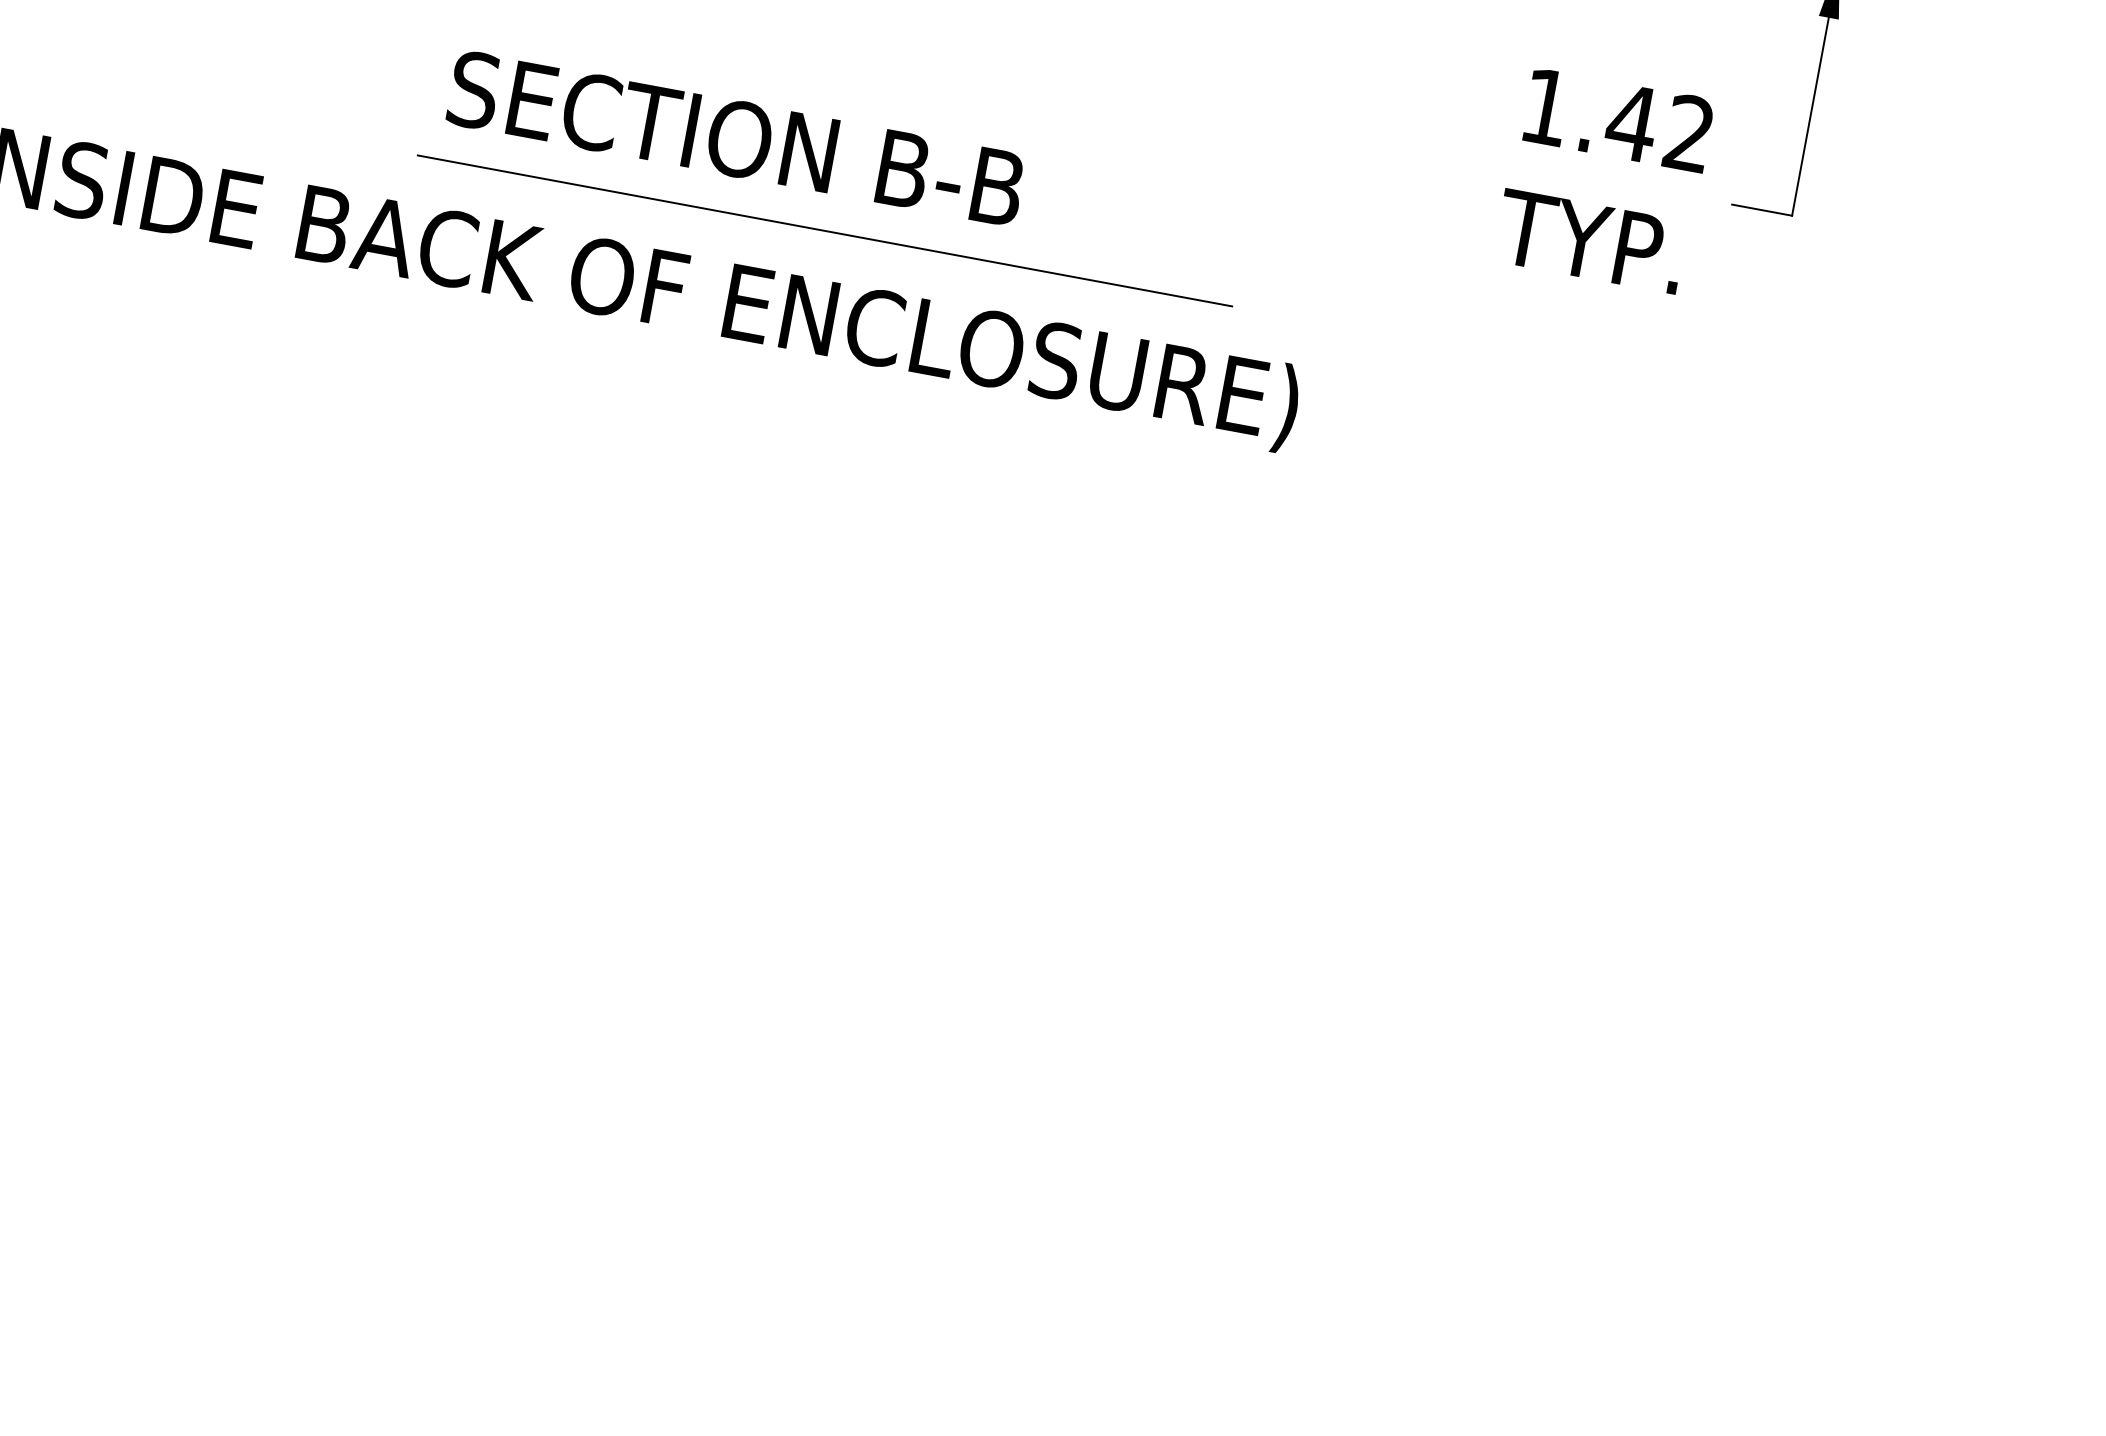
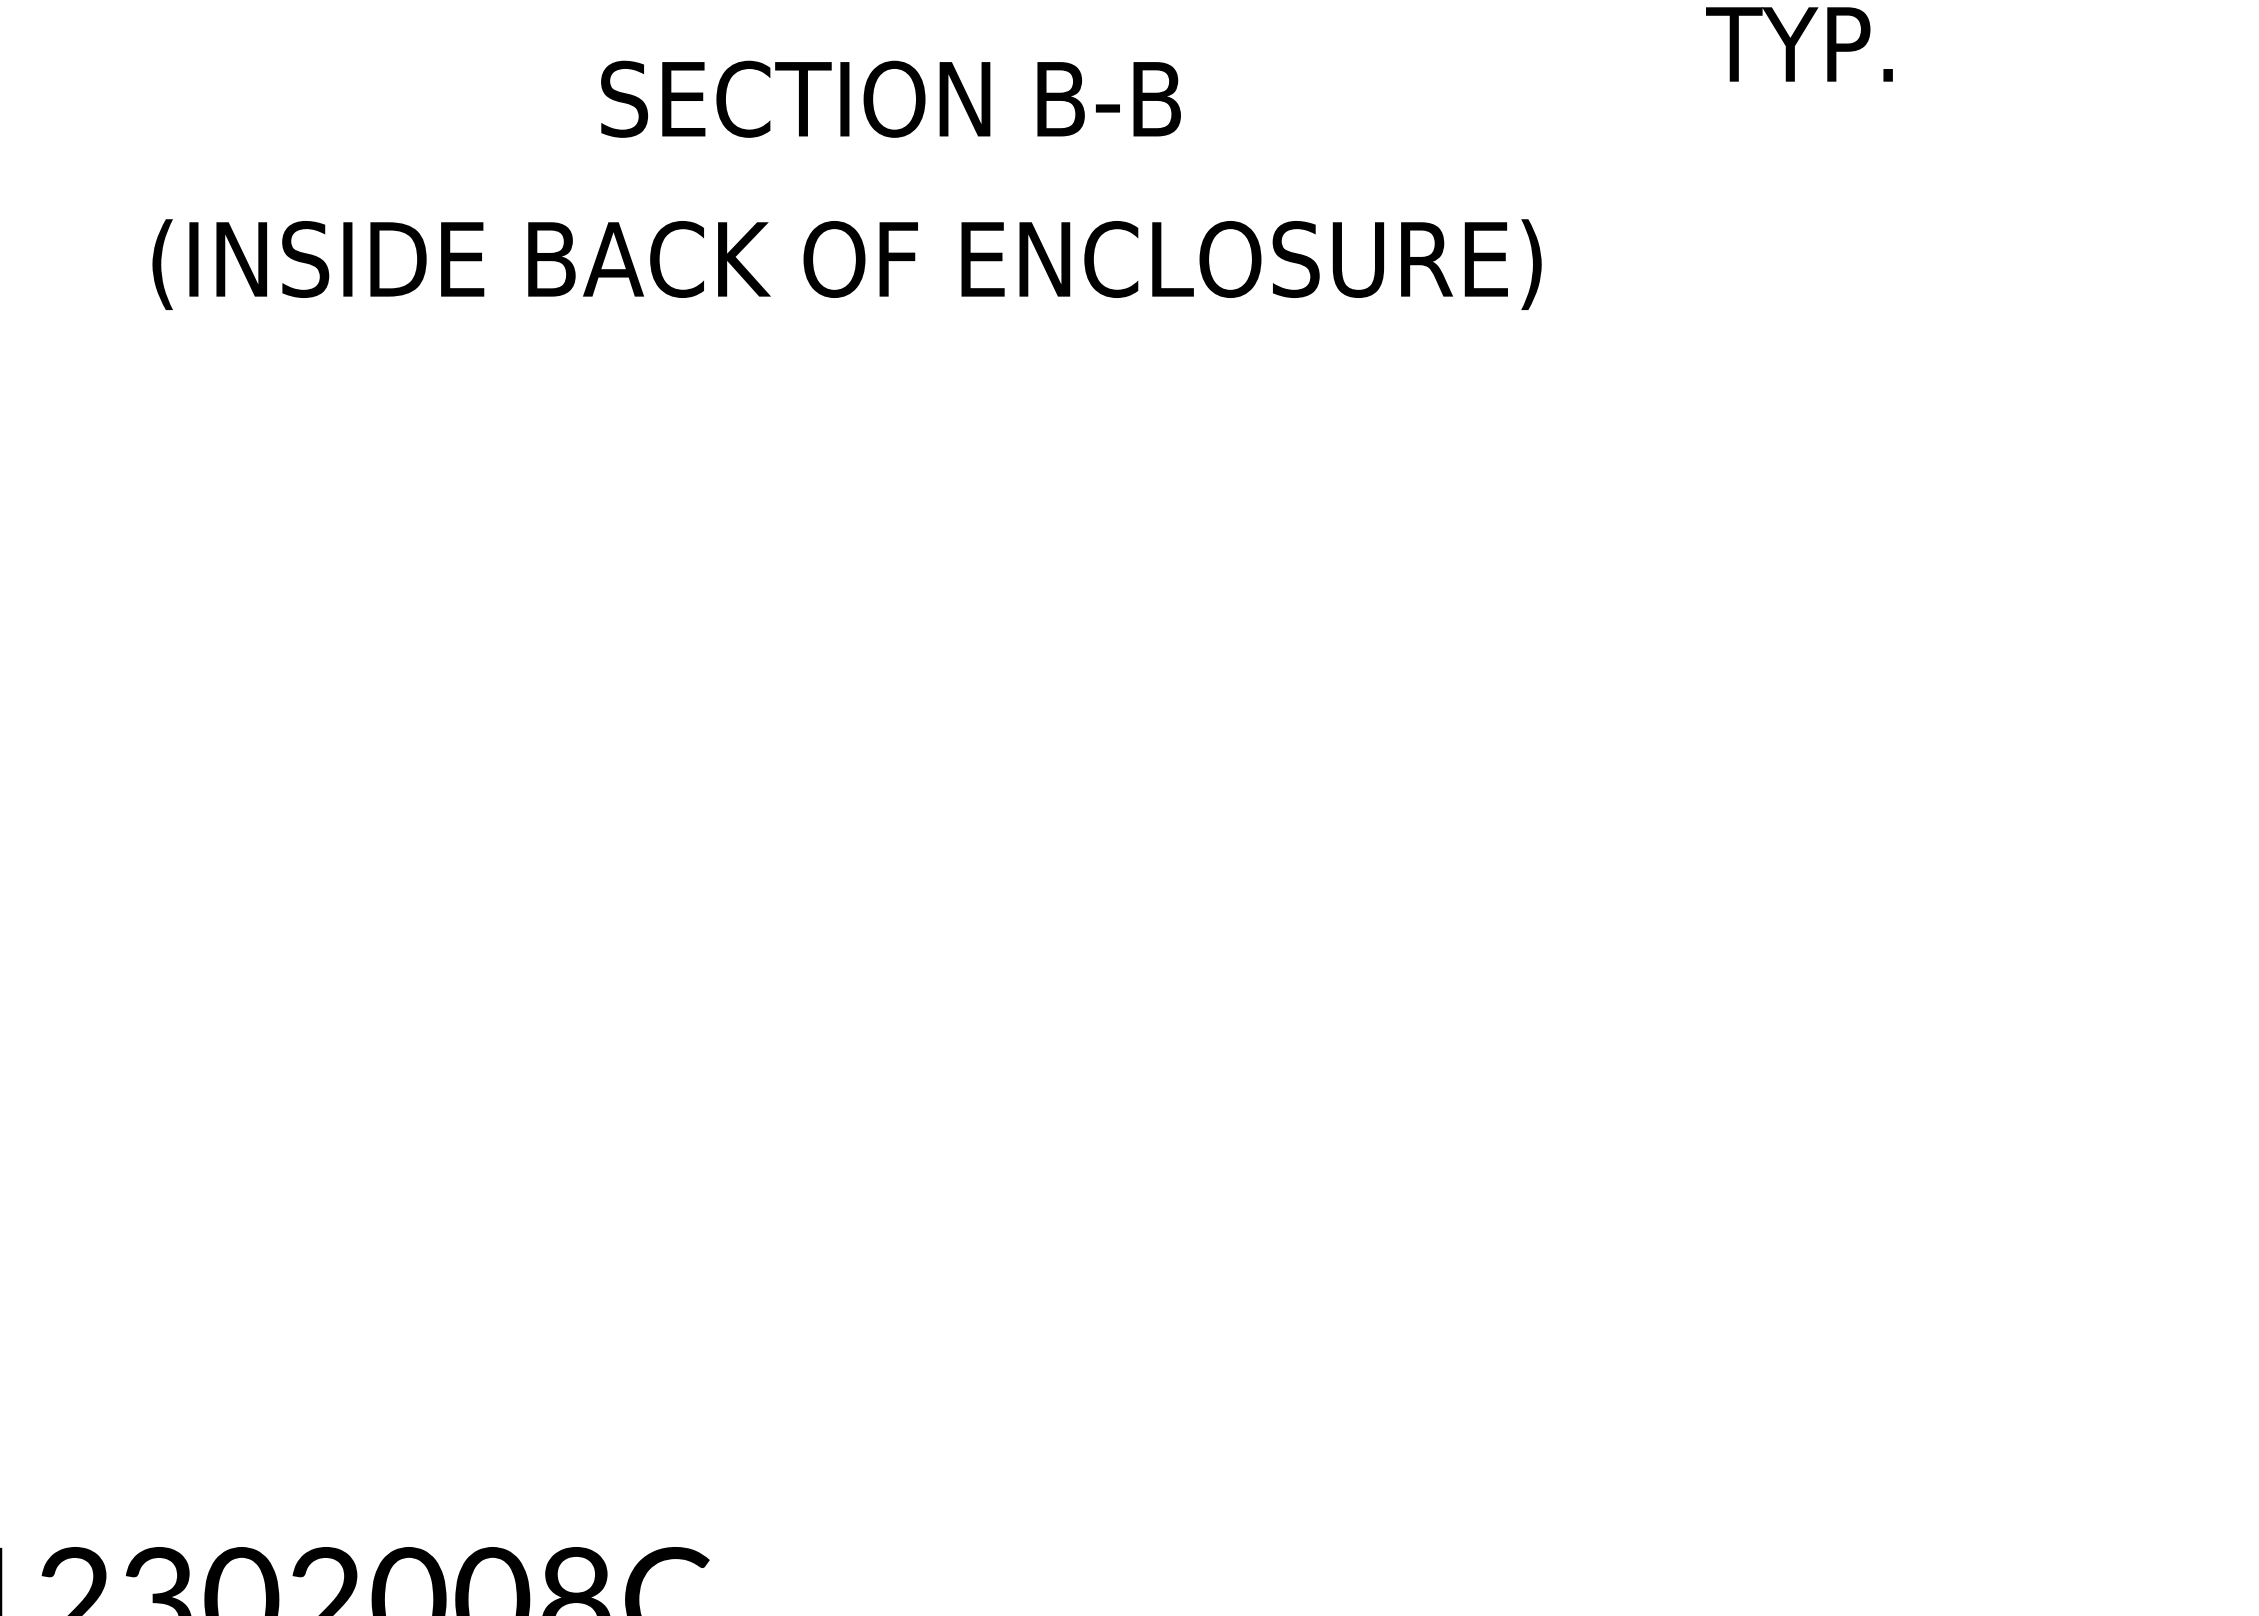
text: (736, 137) -> (890, 98), moved
line: (824, 230) -> (1044, 173), removed

